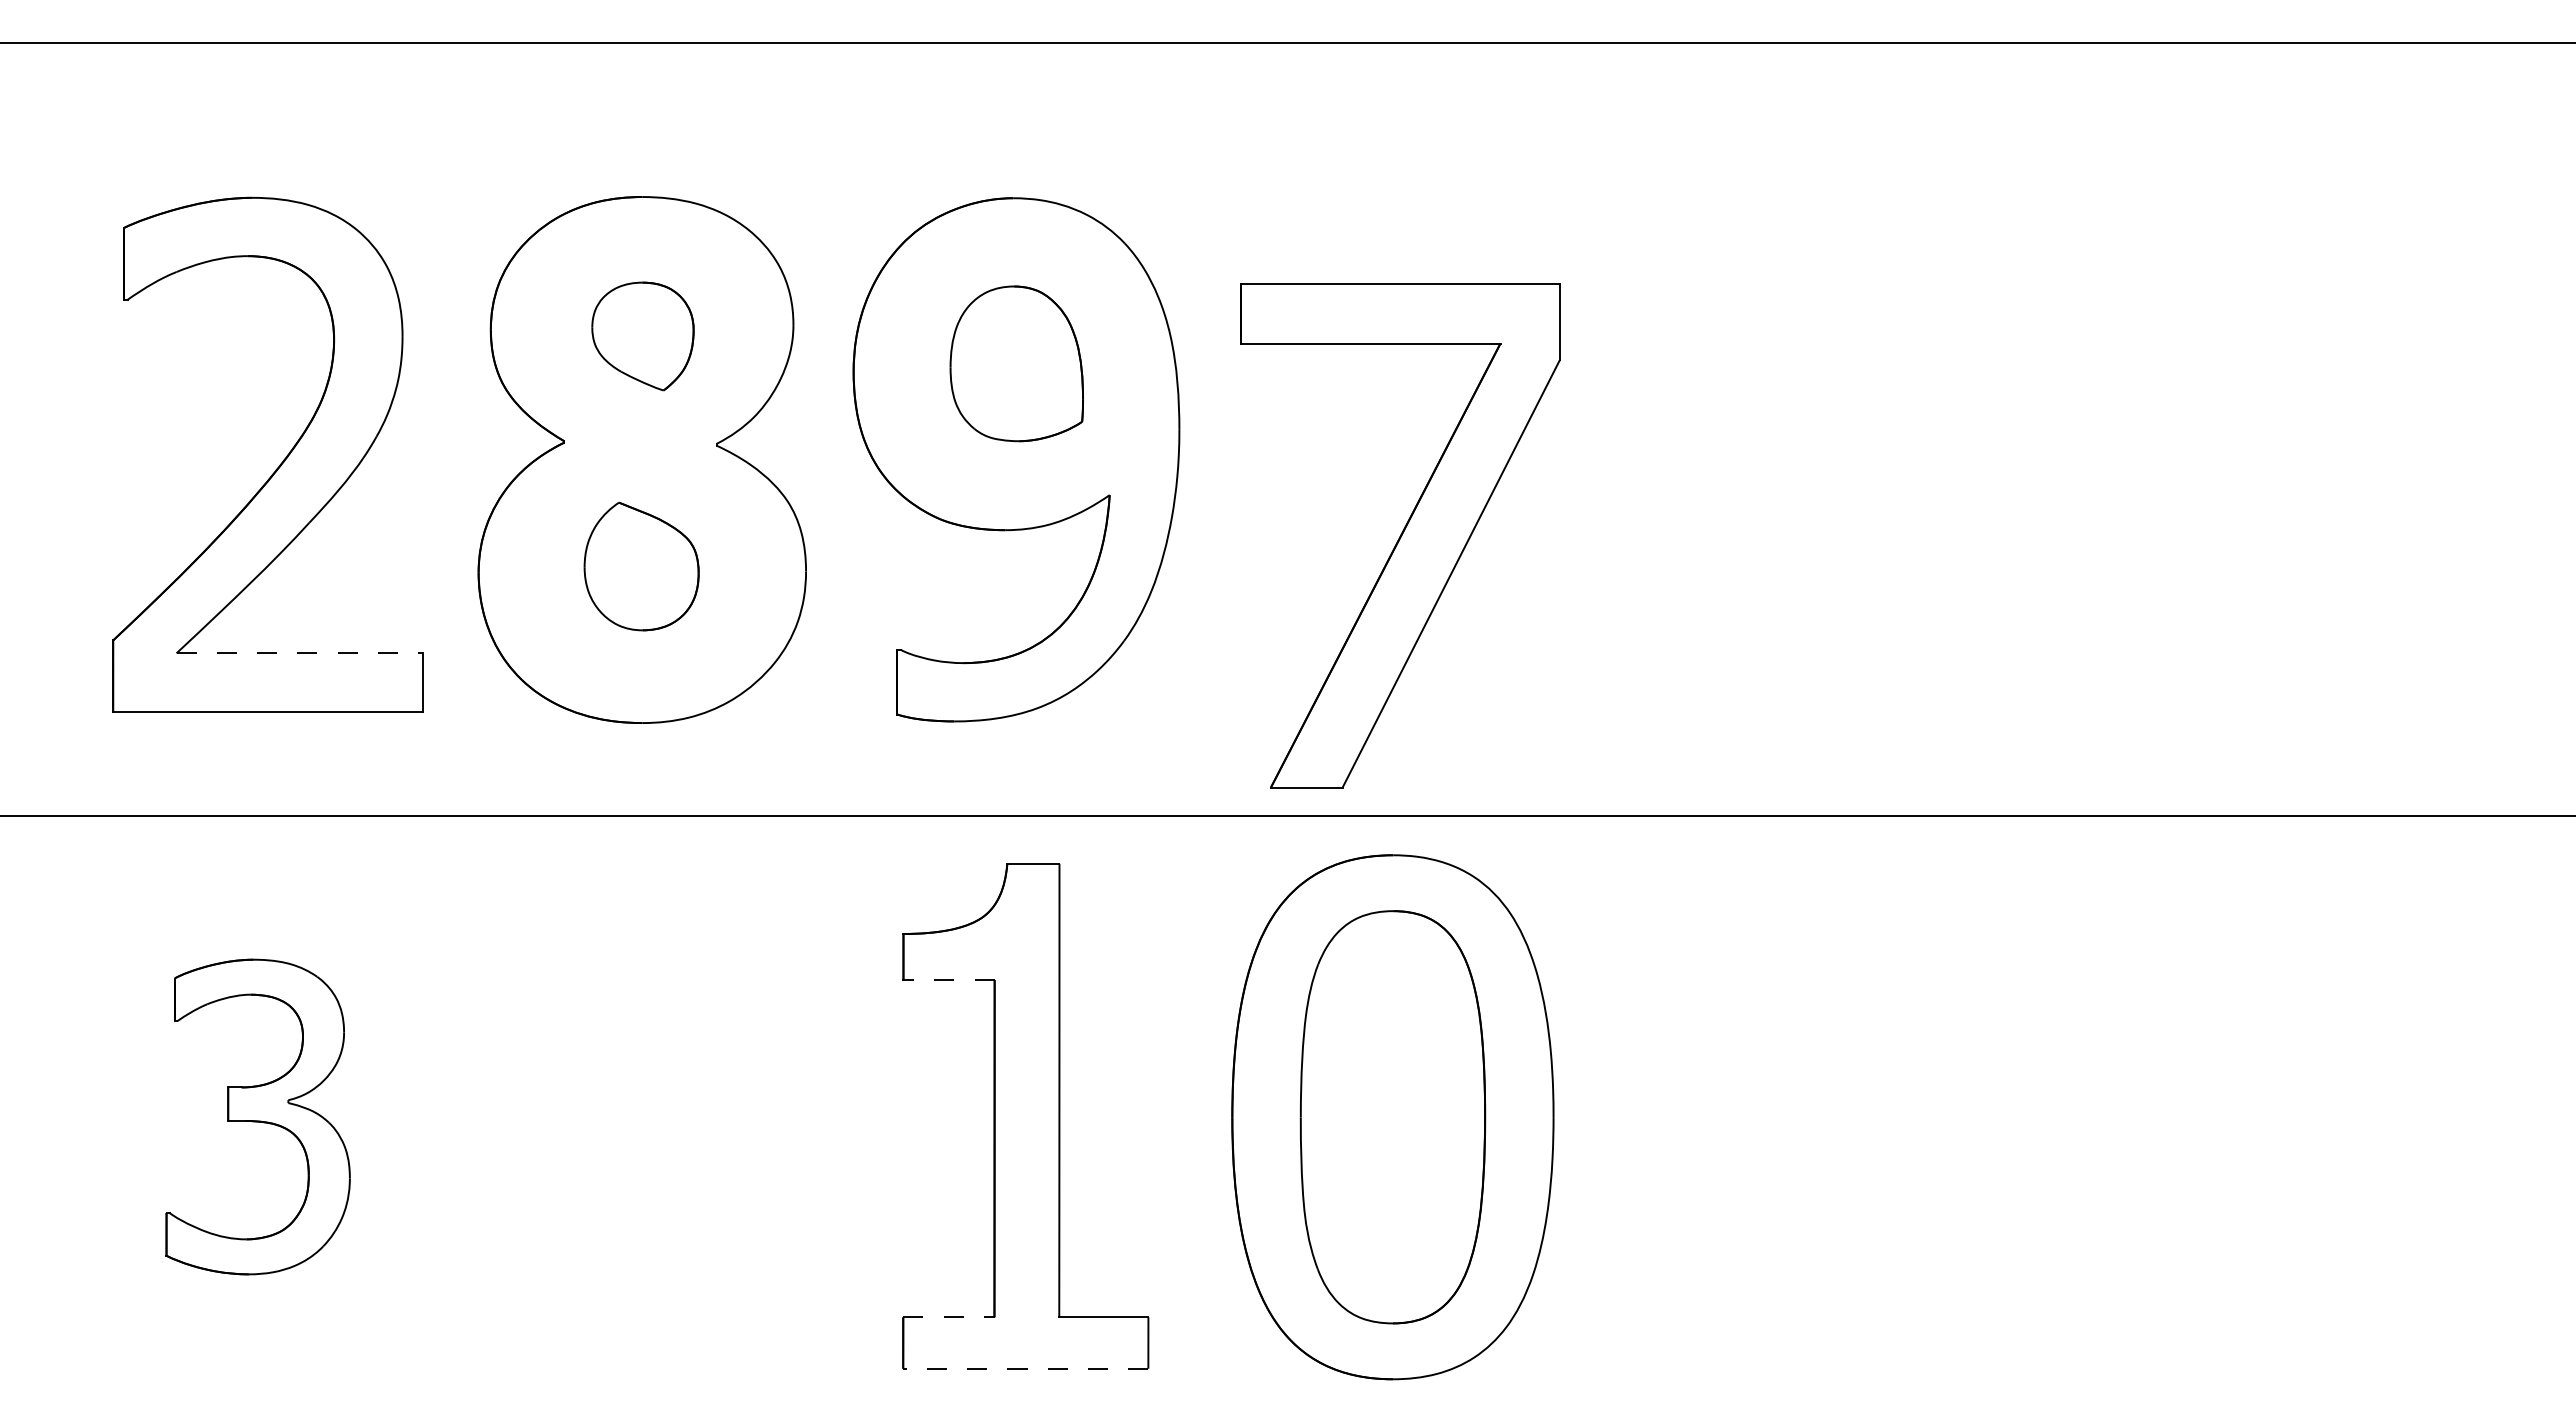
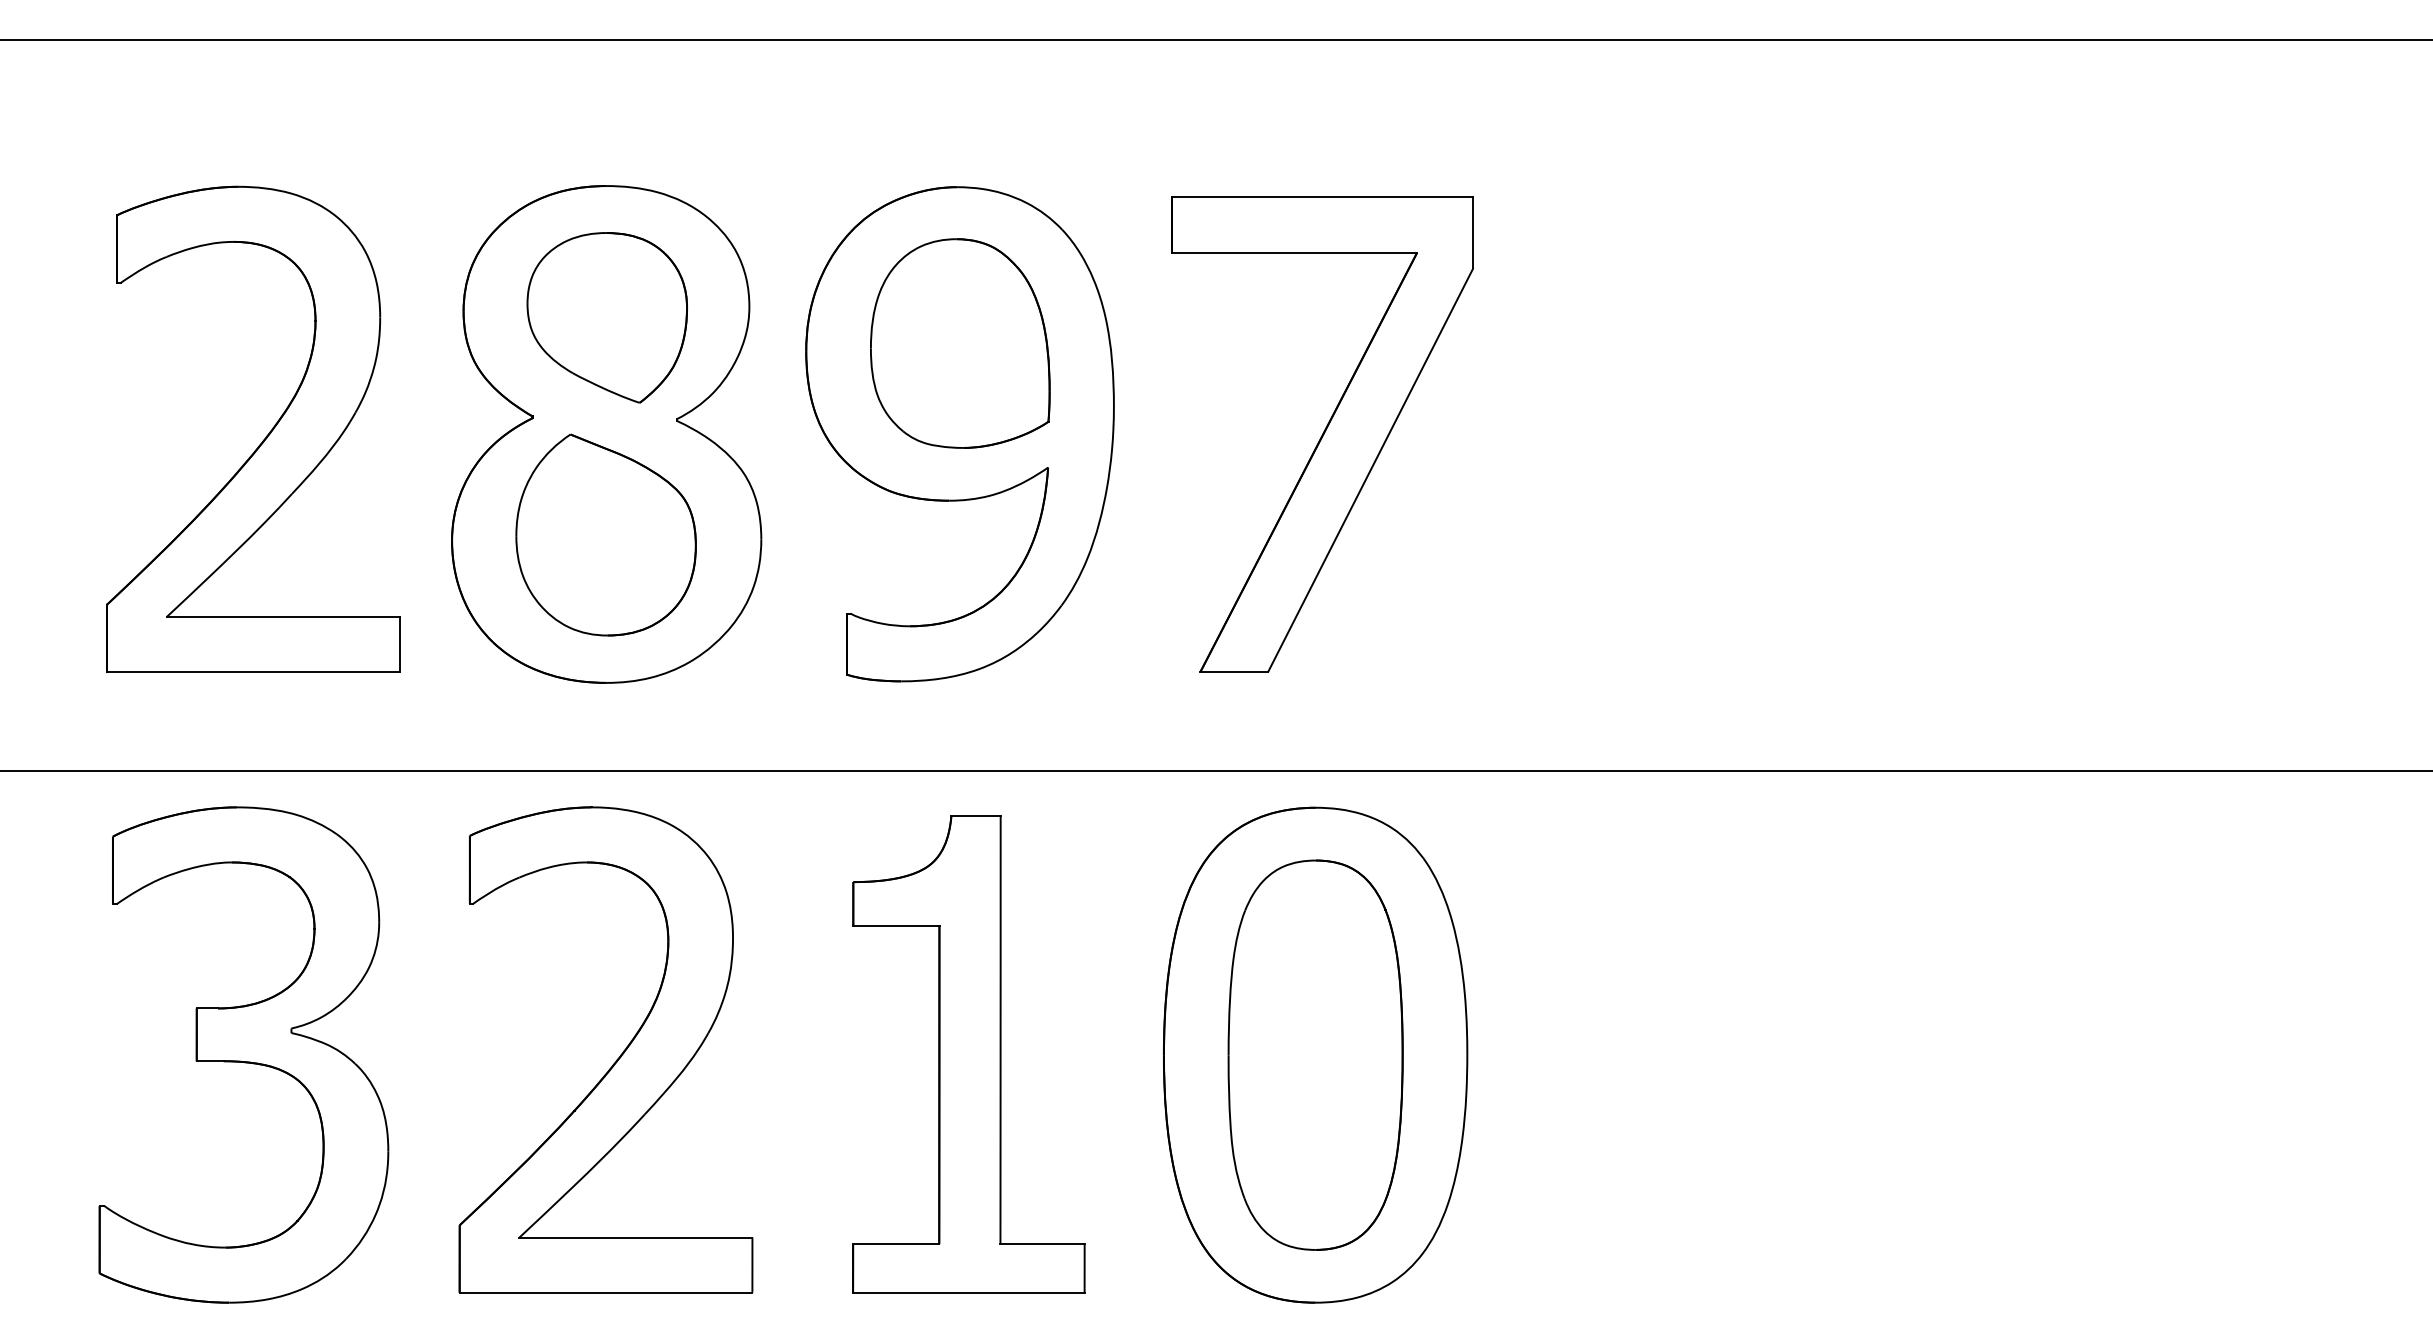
part: (642, 336) -> (606, 317), size x1.67
part: (1016, 363) -> (960, 343), size x1.43
part: (1400, 535) -> (1322, 433), moved
part: (641, 566) -> (605, 535), size x1.67
line: (300, 653) -> (283, 617), dashed -> solid
line: (949, 980) -> (896, 926), dashed -> solid
part: (257, 1116) -> (243, 1054), size x1.67
part: (652, 1122) -> (616, 1060), added
line: (948, 1317) -> (895, 1244), dashed -> solid
line: (1025, 1368) -> (968, 1292), dashed -> solid

